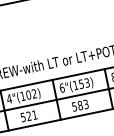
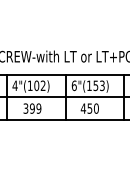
text: (79, 105) -> (89, 108), 583 -> 450
text: (29, 116) -> (32, 108), 521 -> 399

